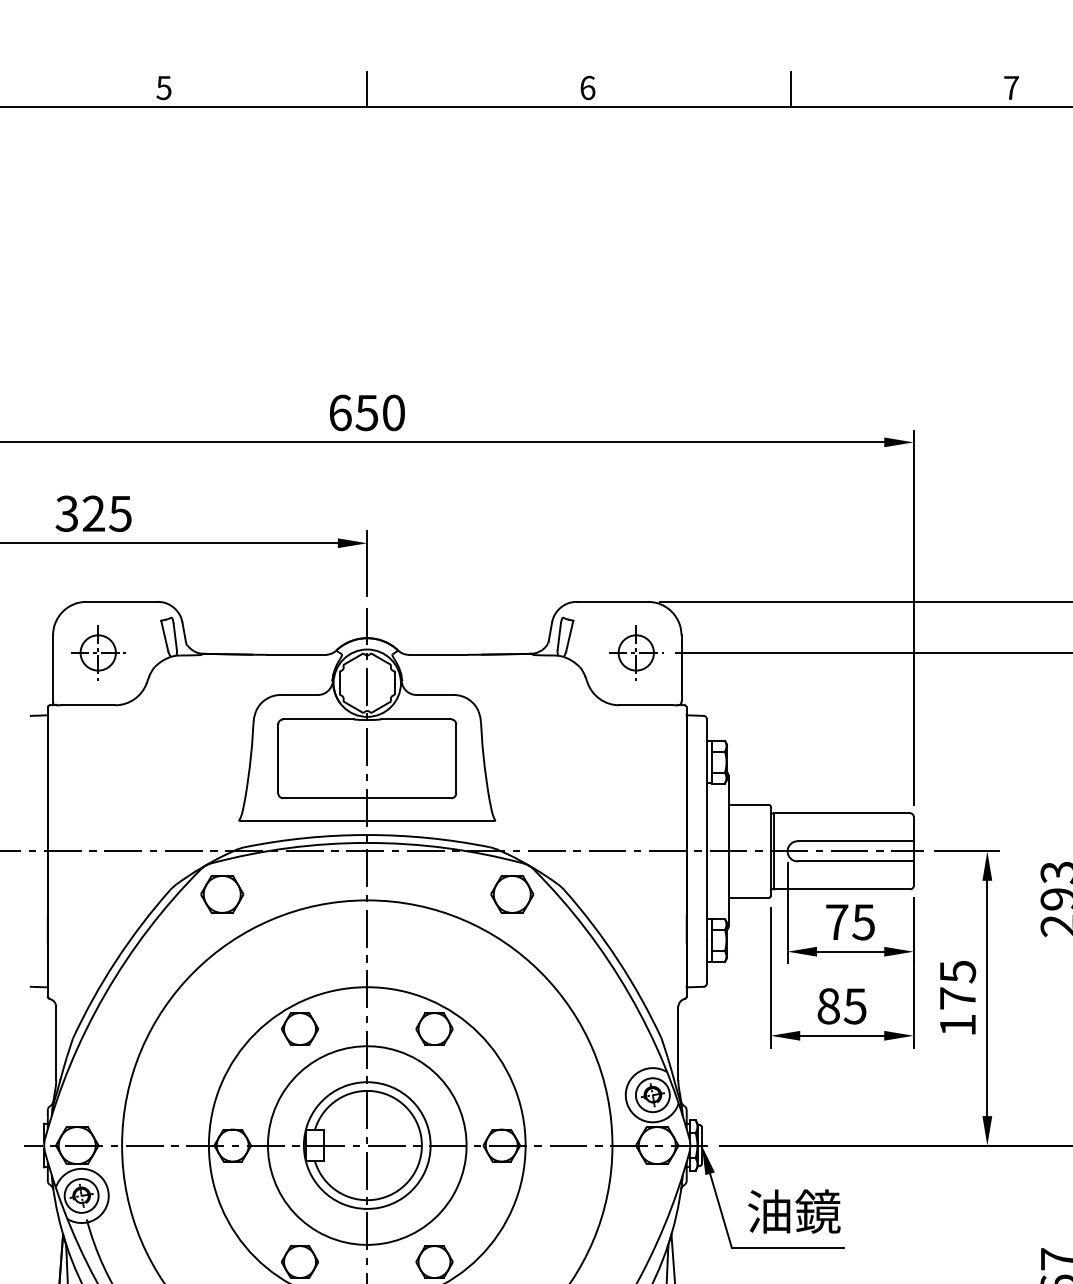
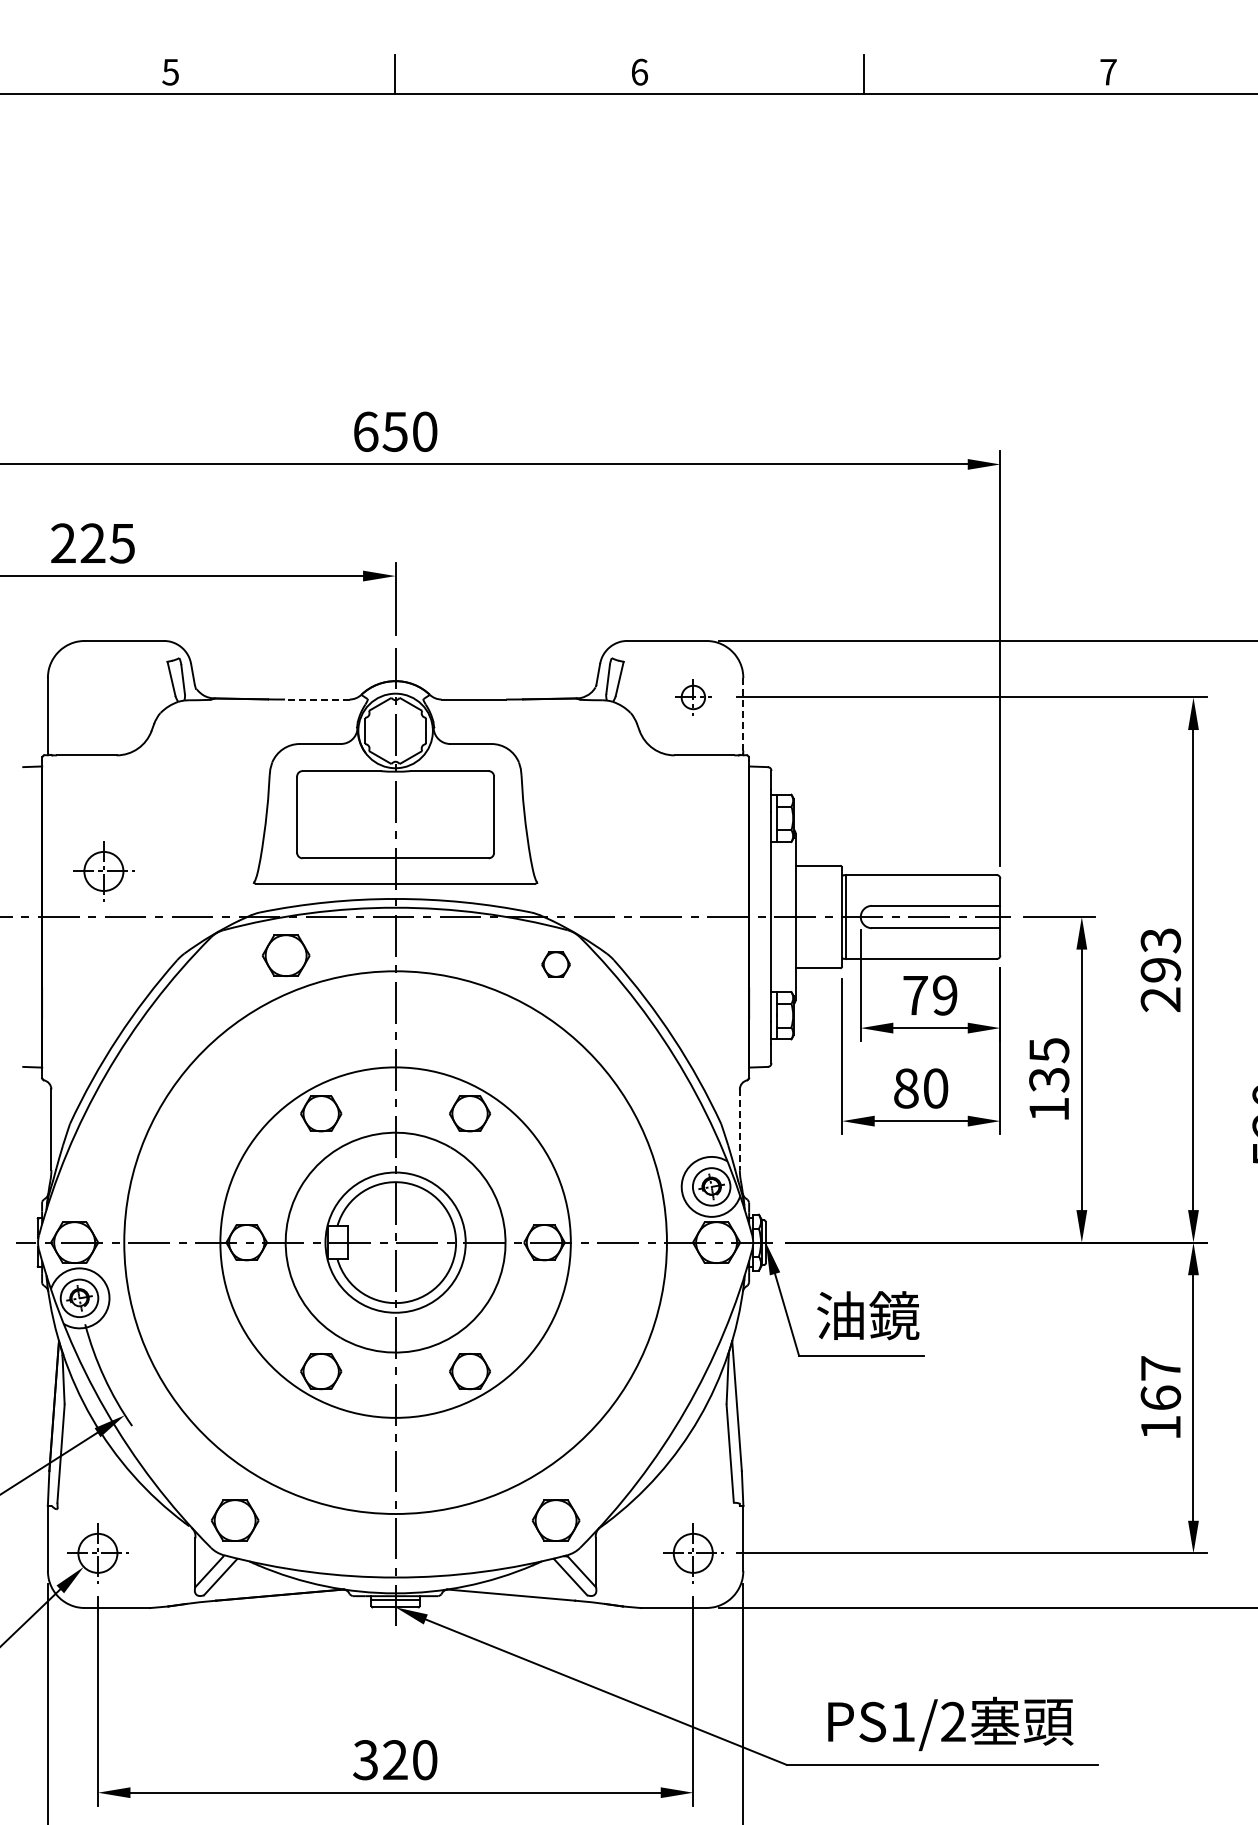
text: (66, 513) -> (62, 543), 325 -> 225
part: (97, 652) -> (103, 871), moved
part: (636, 652) -> (693, 697), size x0.6
line: (295, 654) -> (316, 699), solid -> dashed
line: (681, 667) -> (743, 713), solid -> dashed
part: (222, 894) -> (286, 955), moved
part: (511, 894) -> (555, 964), size x0.6
text: (863, 922) -> (944, 995), 75 -> 79
text: (958, 998) -> (1049, 1079), 175 -> 135
text: (855, 1006) -> (935, 1088), 85 -> 80
line: (678, 1044) -> (739, 1130), solid -> dashed

